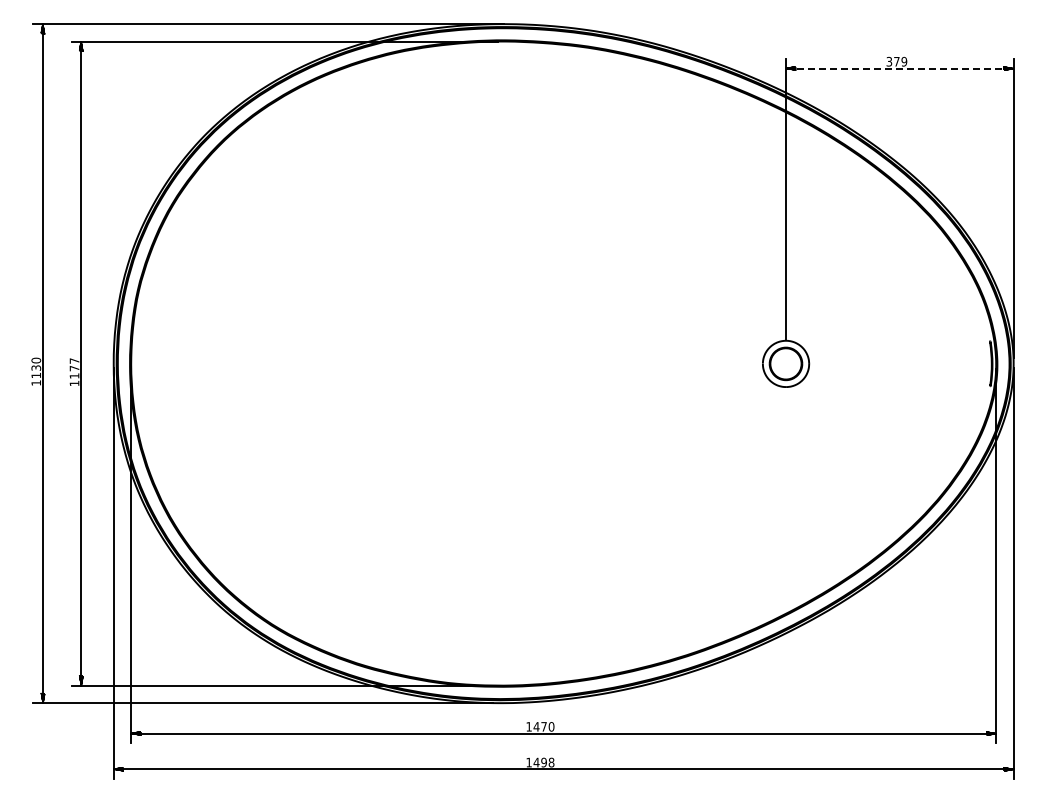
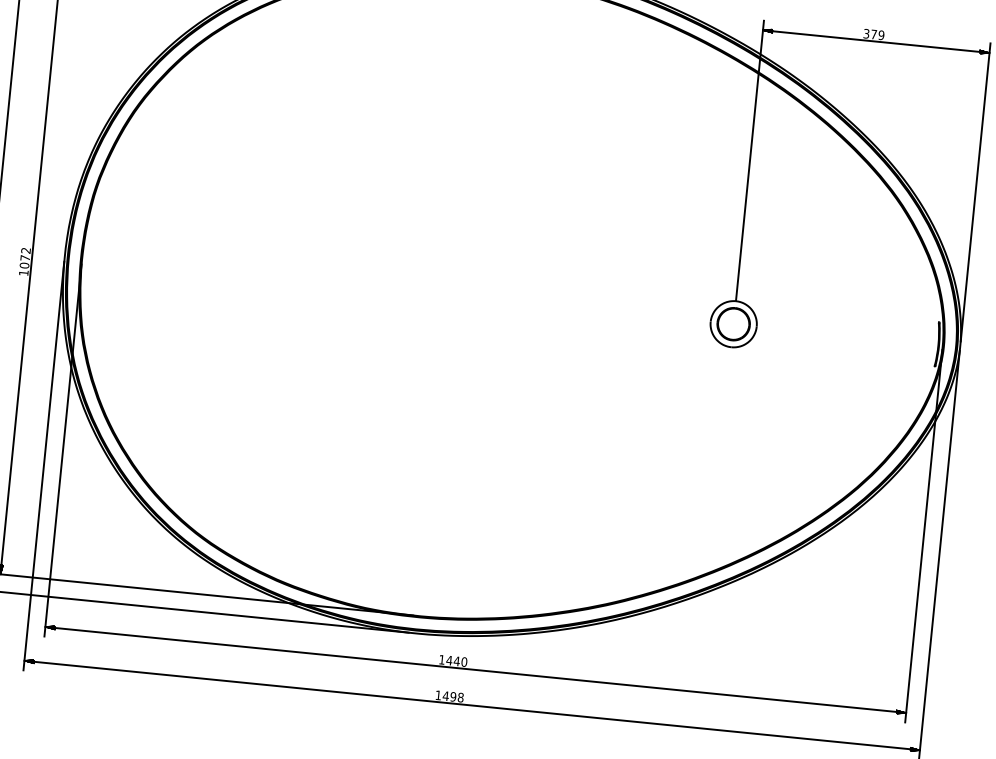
line: (899, 68) -> (875, 41), dashed -> solid
text: (74, 368) -> (25, 258), 1177 -> 1072
text: (544, 726) -> (457, 661), 1470 -> 1440

